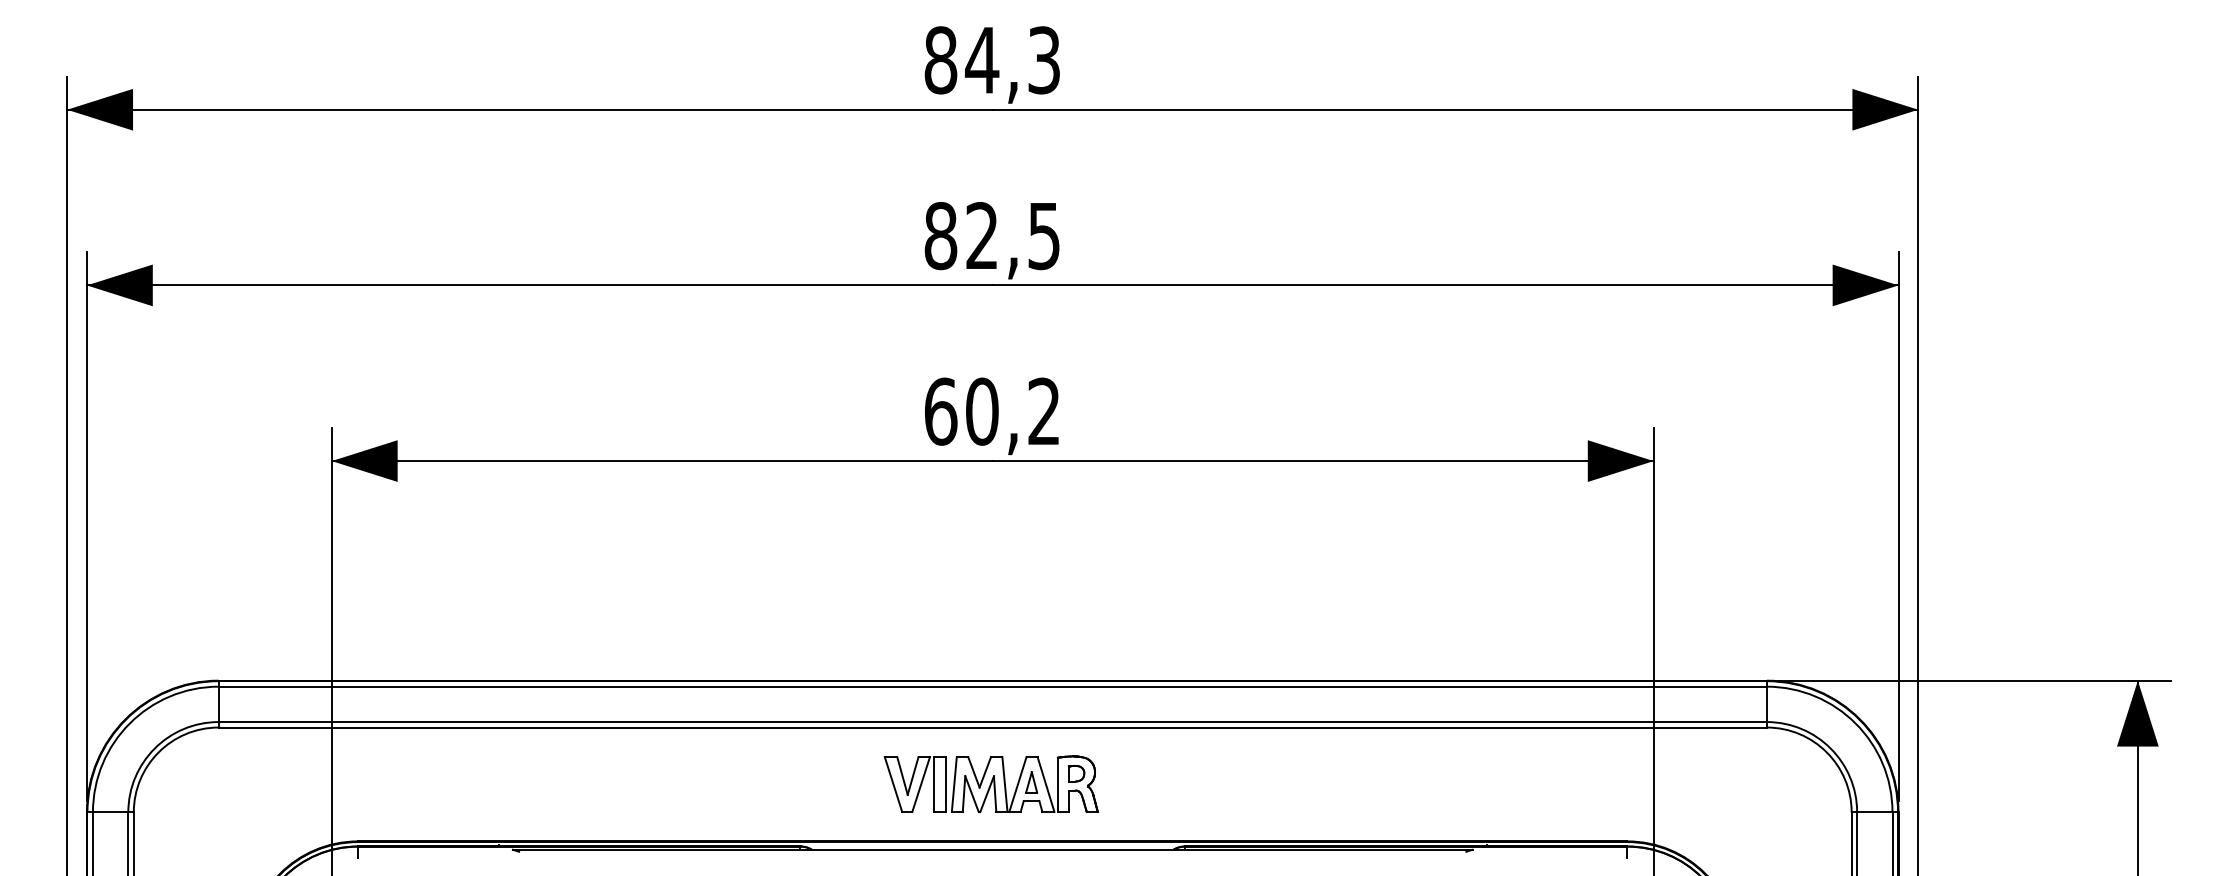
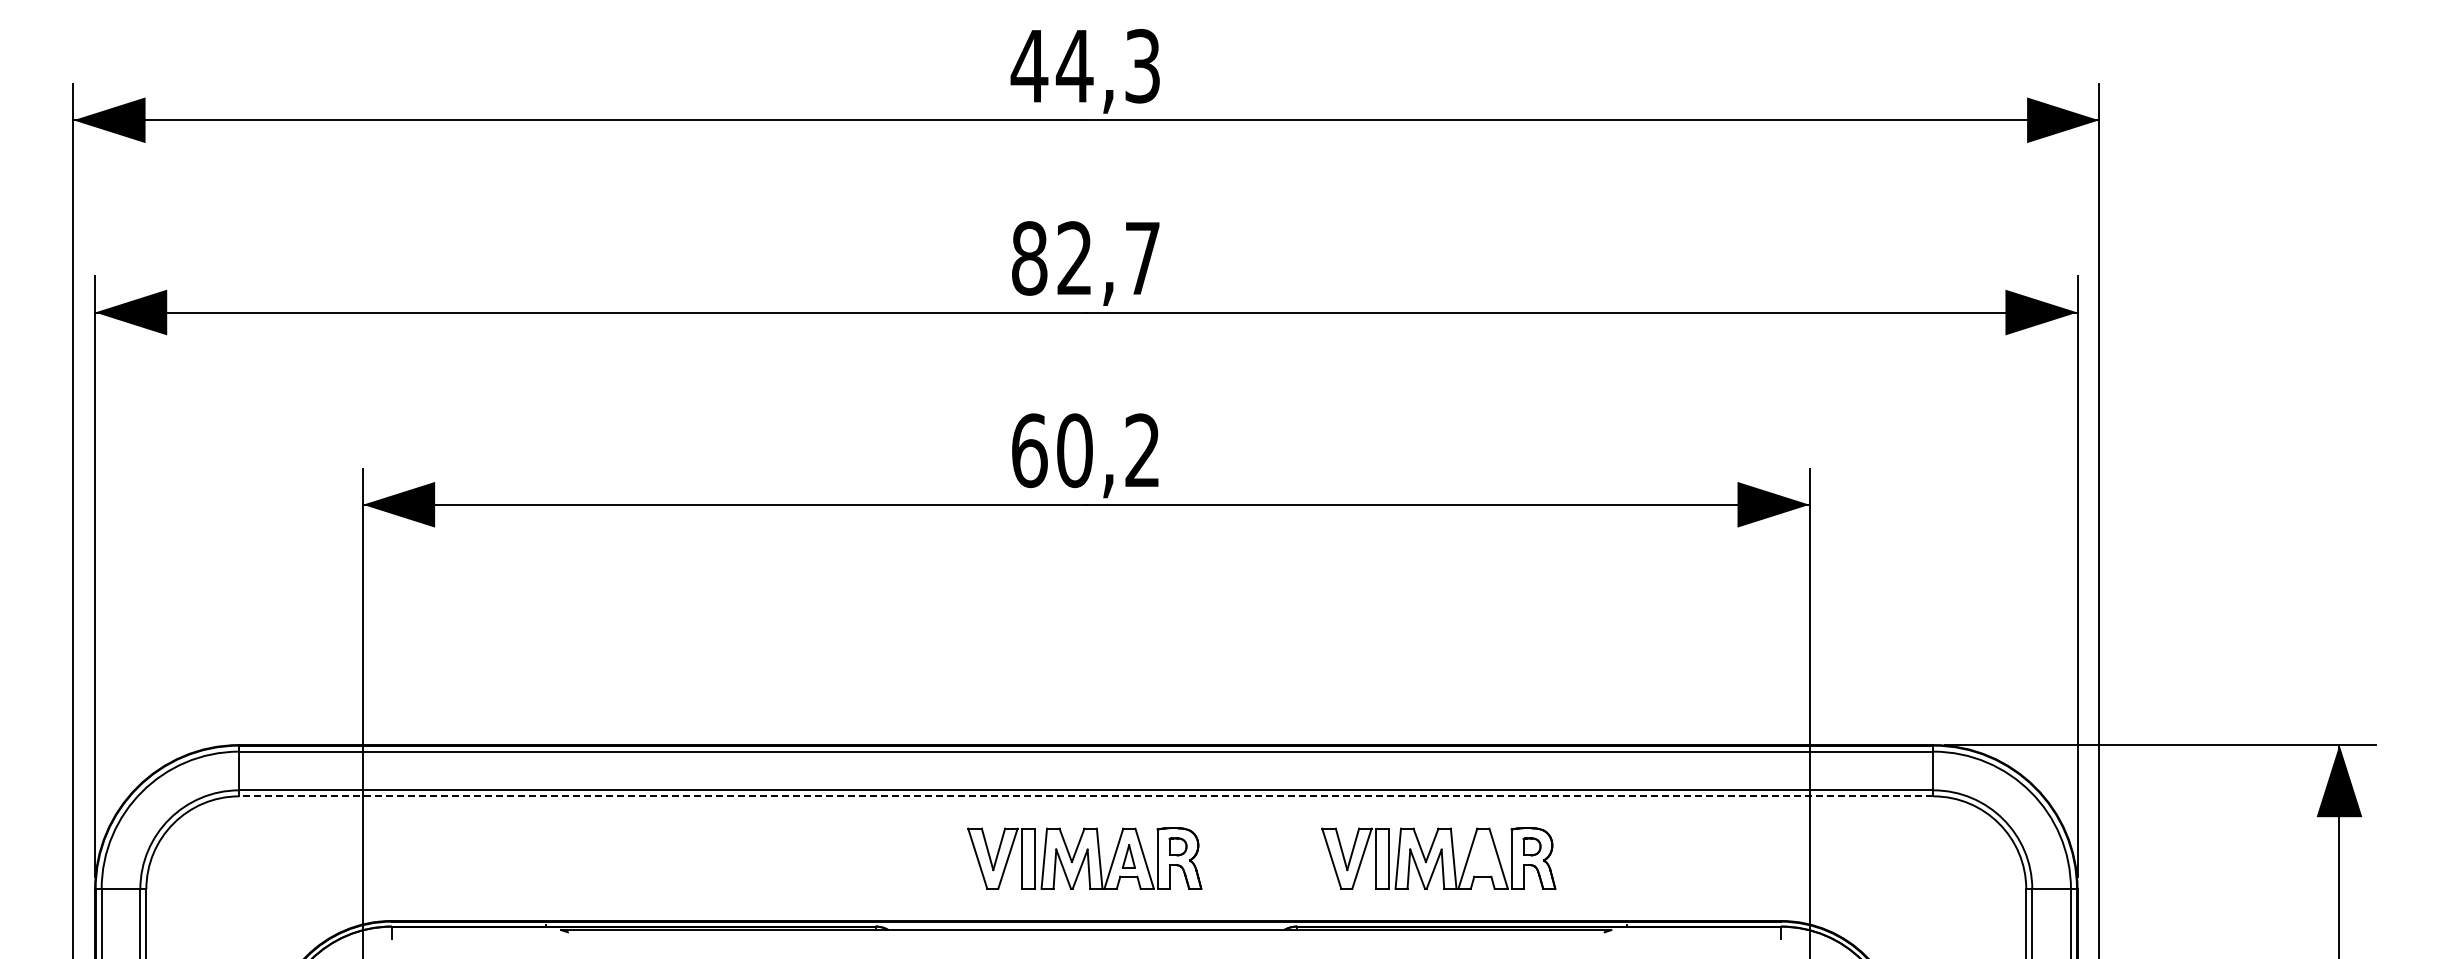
text: (940, 59) -> (1029, 65), 84,3 -> 44,3
text: (1044, 236) -> (1142, 258), 82,5 -> 82,7
line: (991, 727) -> (1085, 796), solid -> dashed
part: (1314, 784) -> (1438, 858), added

